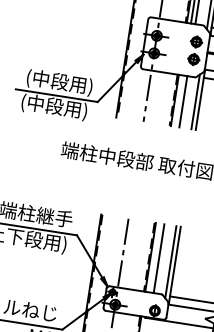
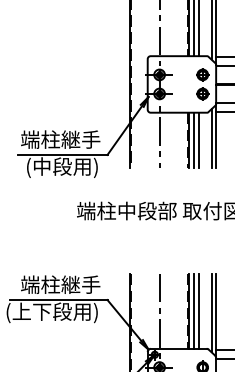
text: (56, 82) -> (60, 140), (中段用) -> 端柱継手
line: (178, 100) -> (193, 140), added
line: (154, 257) -> (193, 310), added

